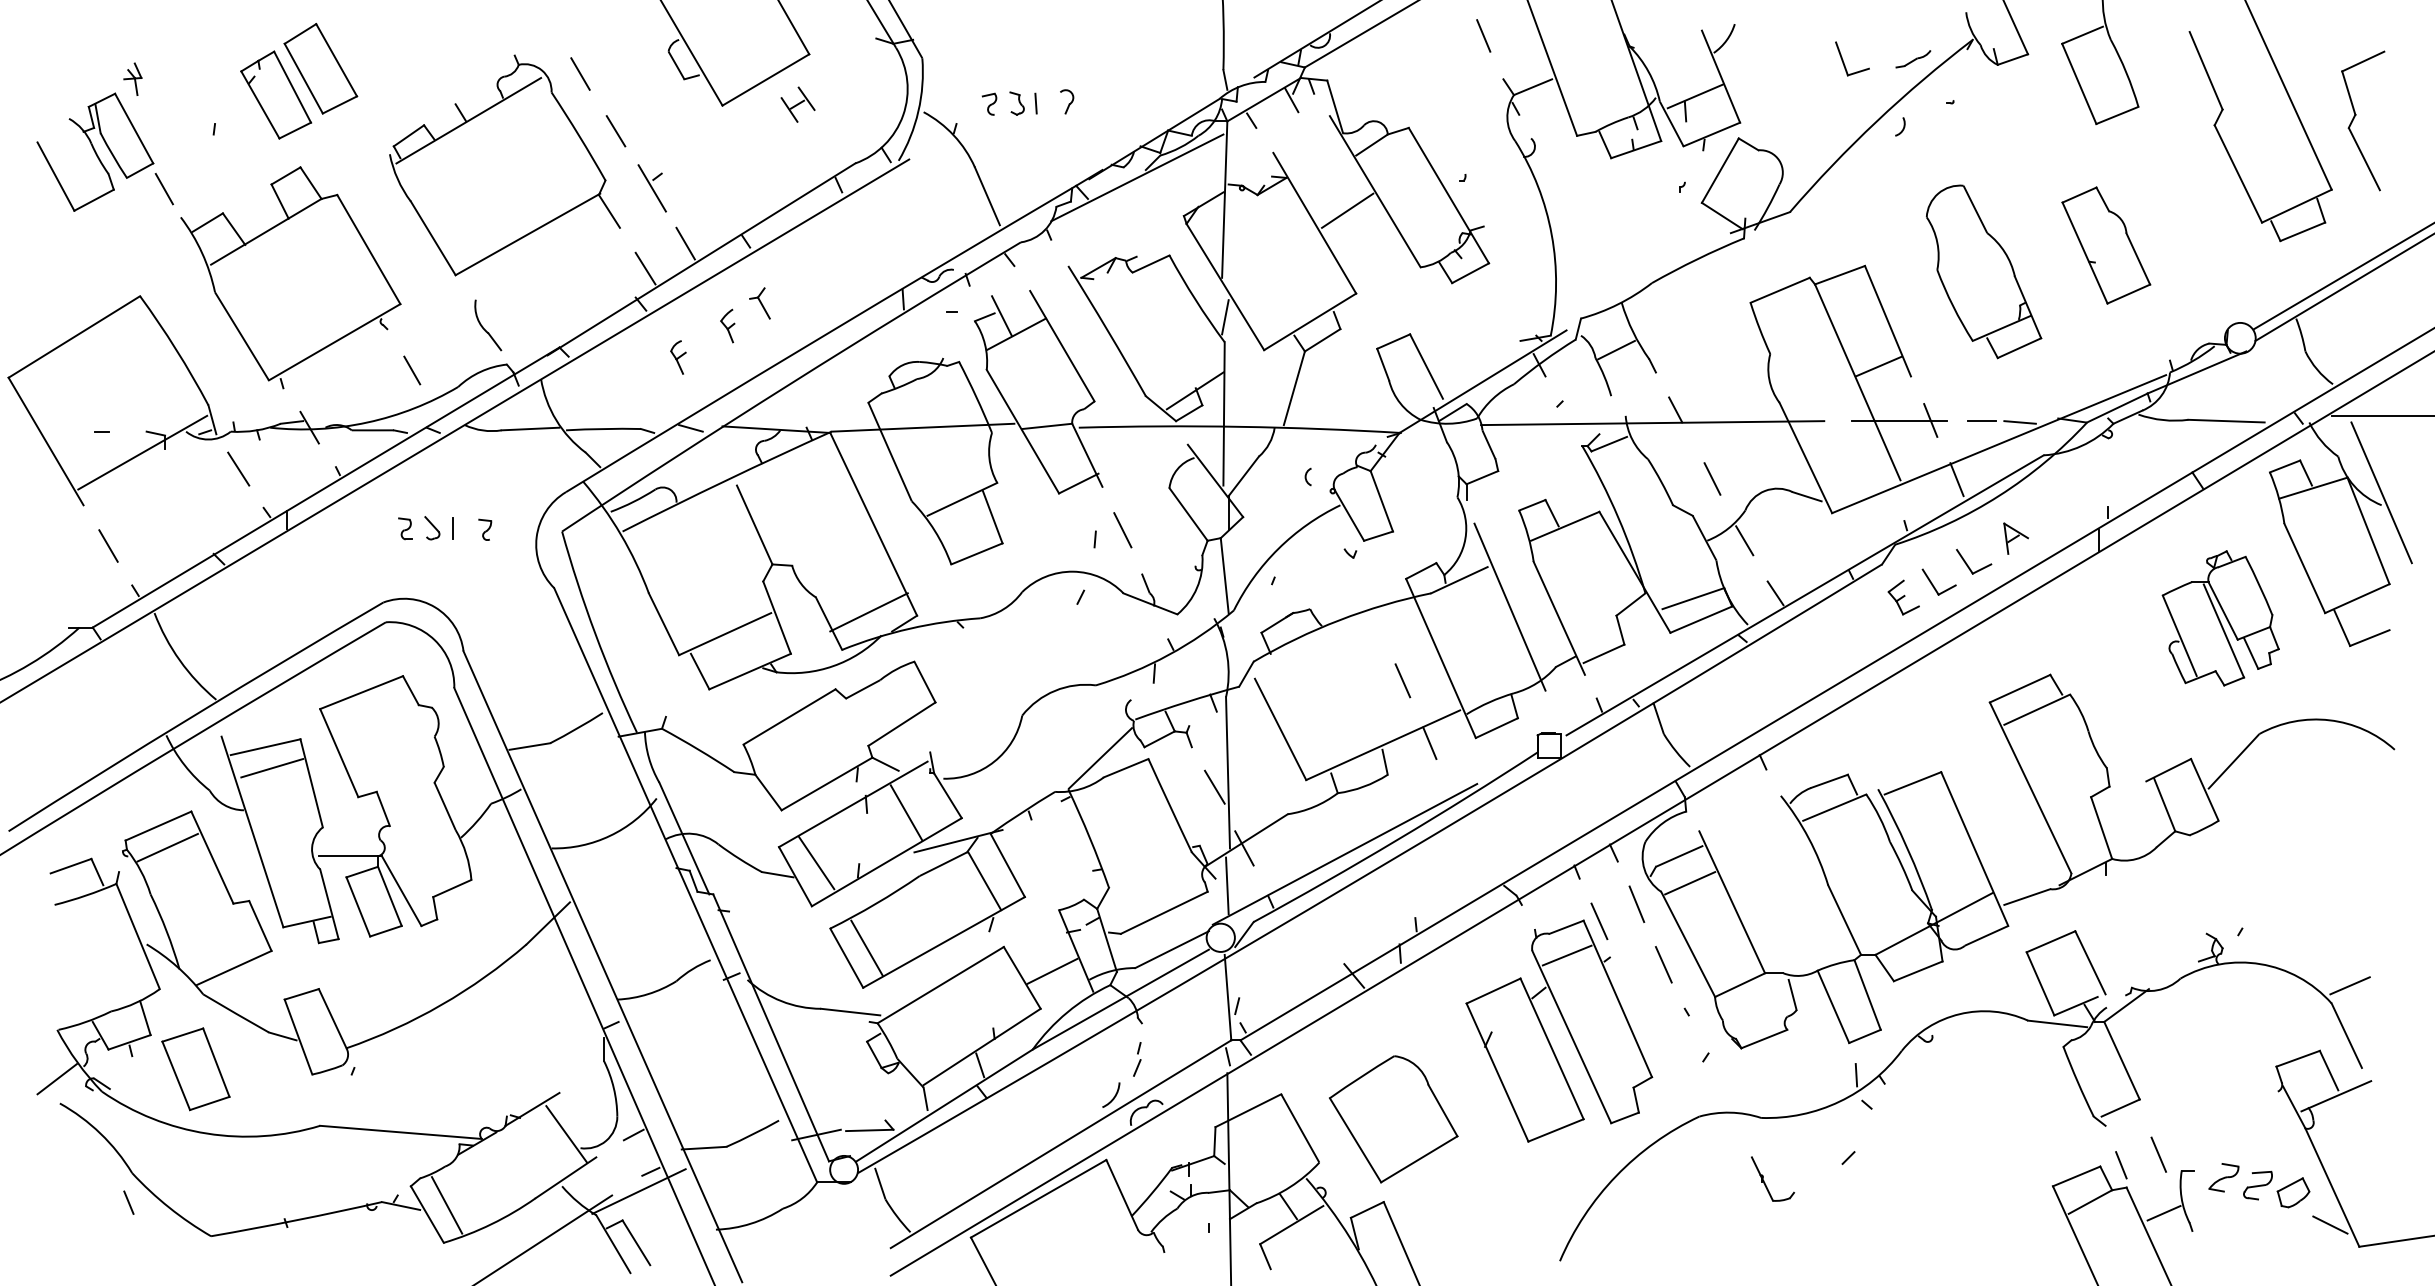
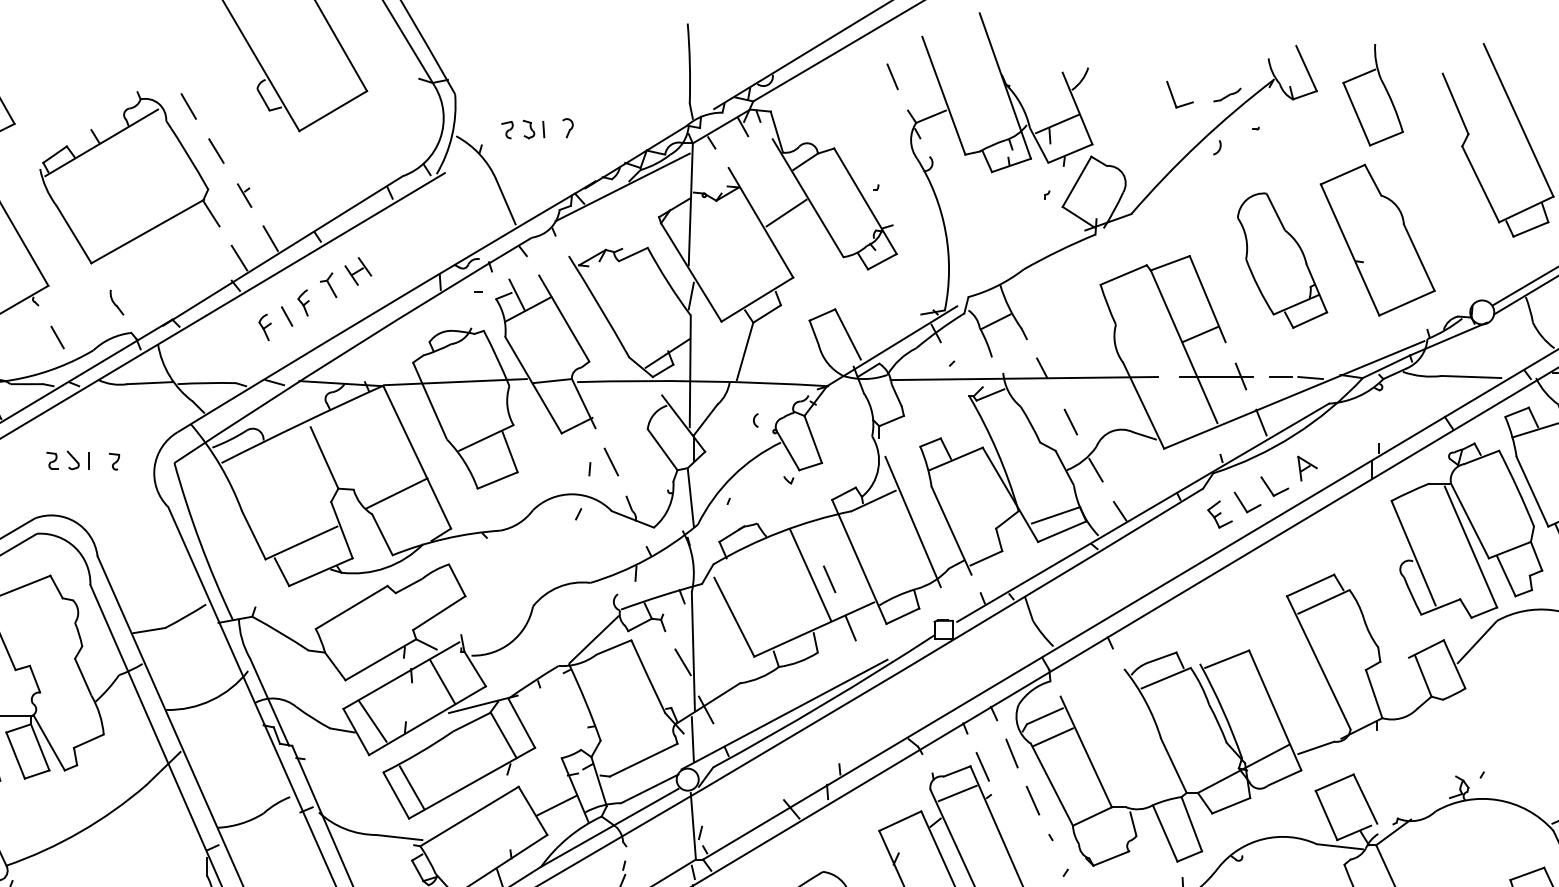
part: (797, 104) -> (357, 271), moved
part: (651, 188) -> (244, 195), size x0.62
part: (2106, 245) -> (1377, 240), size x1.67
part: (488, 325) -> (117, 302), size x0.62
line: (706, 343) -> (286, 316), added
line: (868, 612) -> (396, 493), moved
part: (2220, 618) -> (1466, 530), size x1.67
line: (1378, 675) -> (810, 575), added

